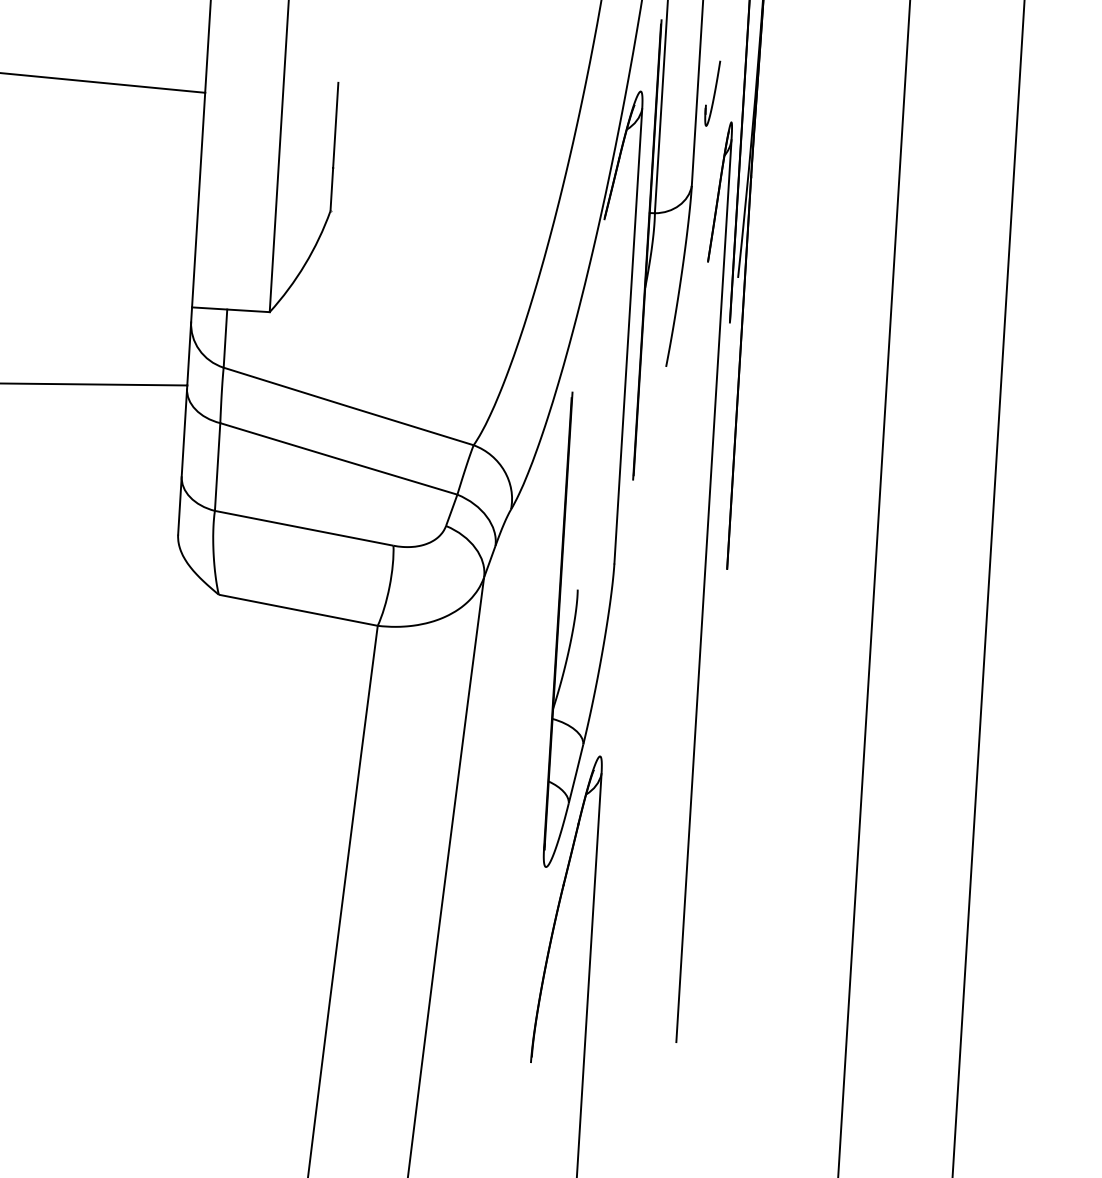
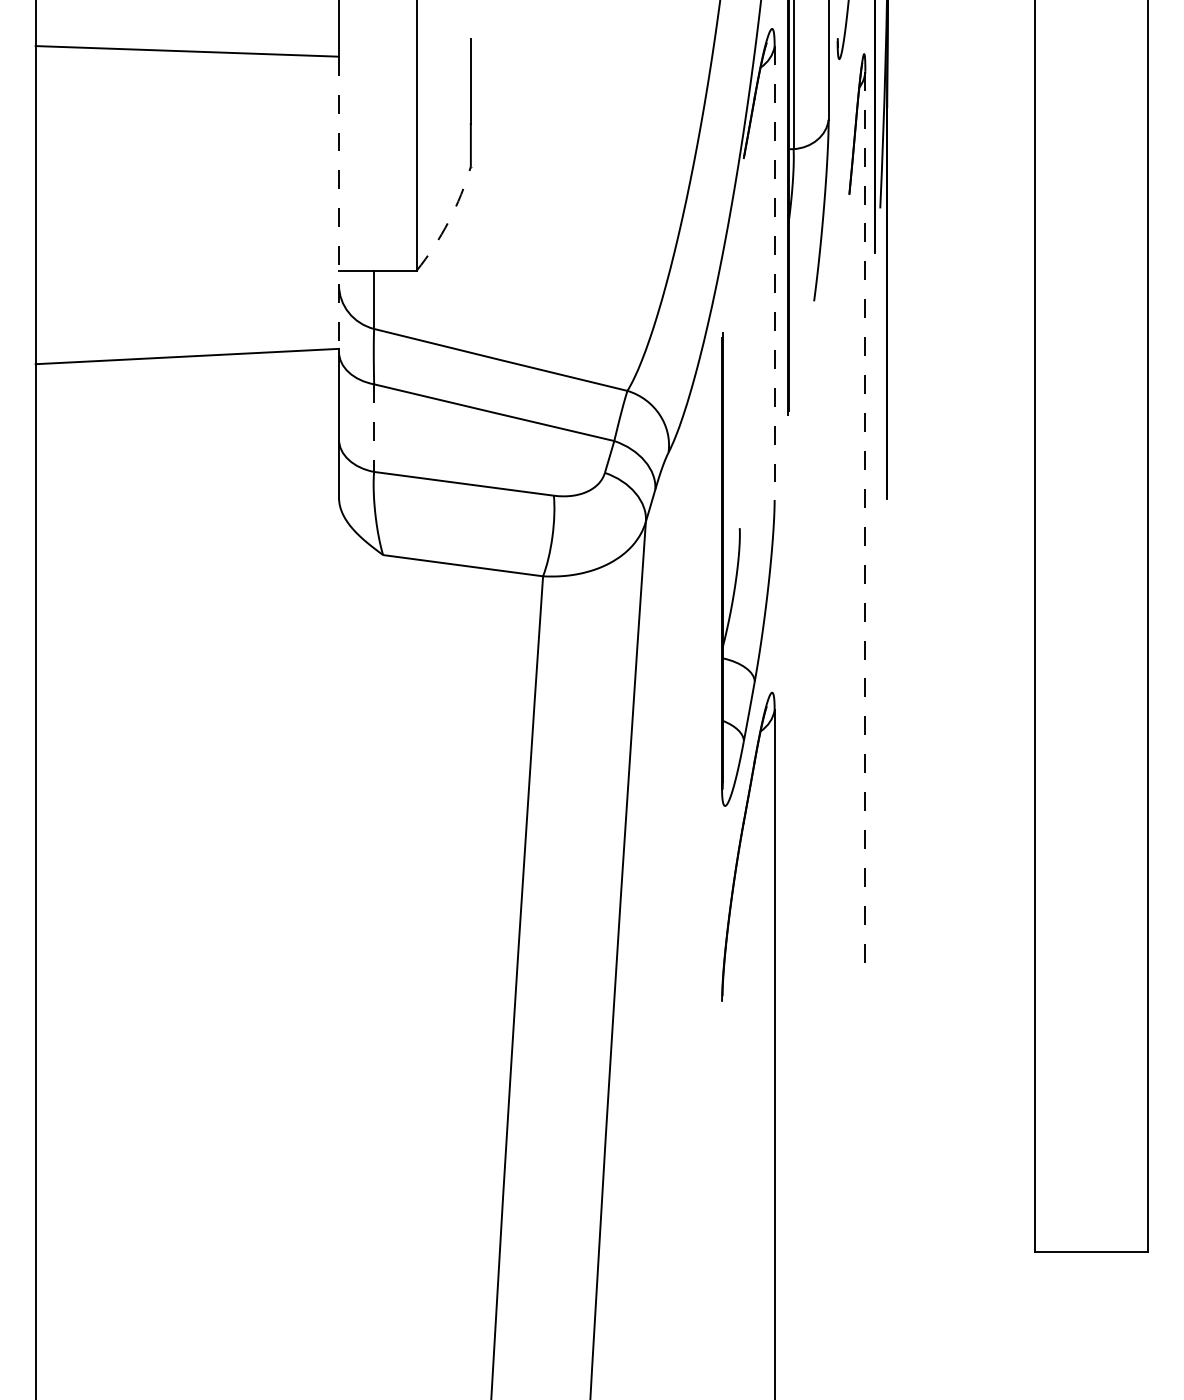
line: (196, 239) -> (339, 203), solid -> dashed
arc: (304, 264) -> (448, 221), solid -> dashed
line: (628, 336) -> (774, 273), solid -> dashed
line: (217, 467) -> (374, 428), solid -> dashed
line: (704, 591) -> (865, 522), solid -> dashed

